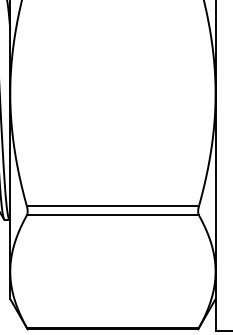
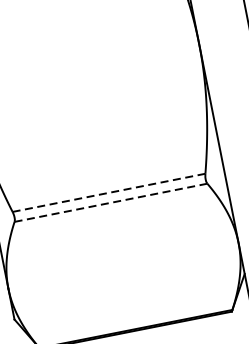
line: (112, 206) -> (108, 193), solid -> dashed
line: (112, 215) -> (110, 203), solid -> dashed

